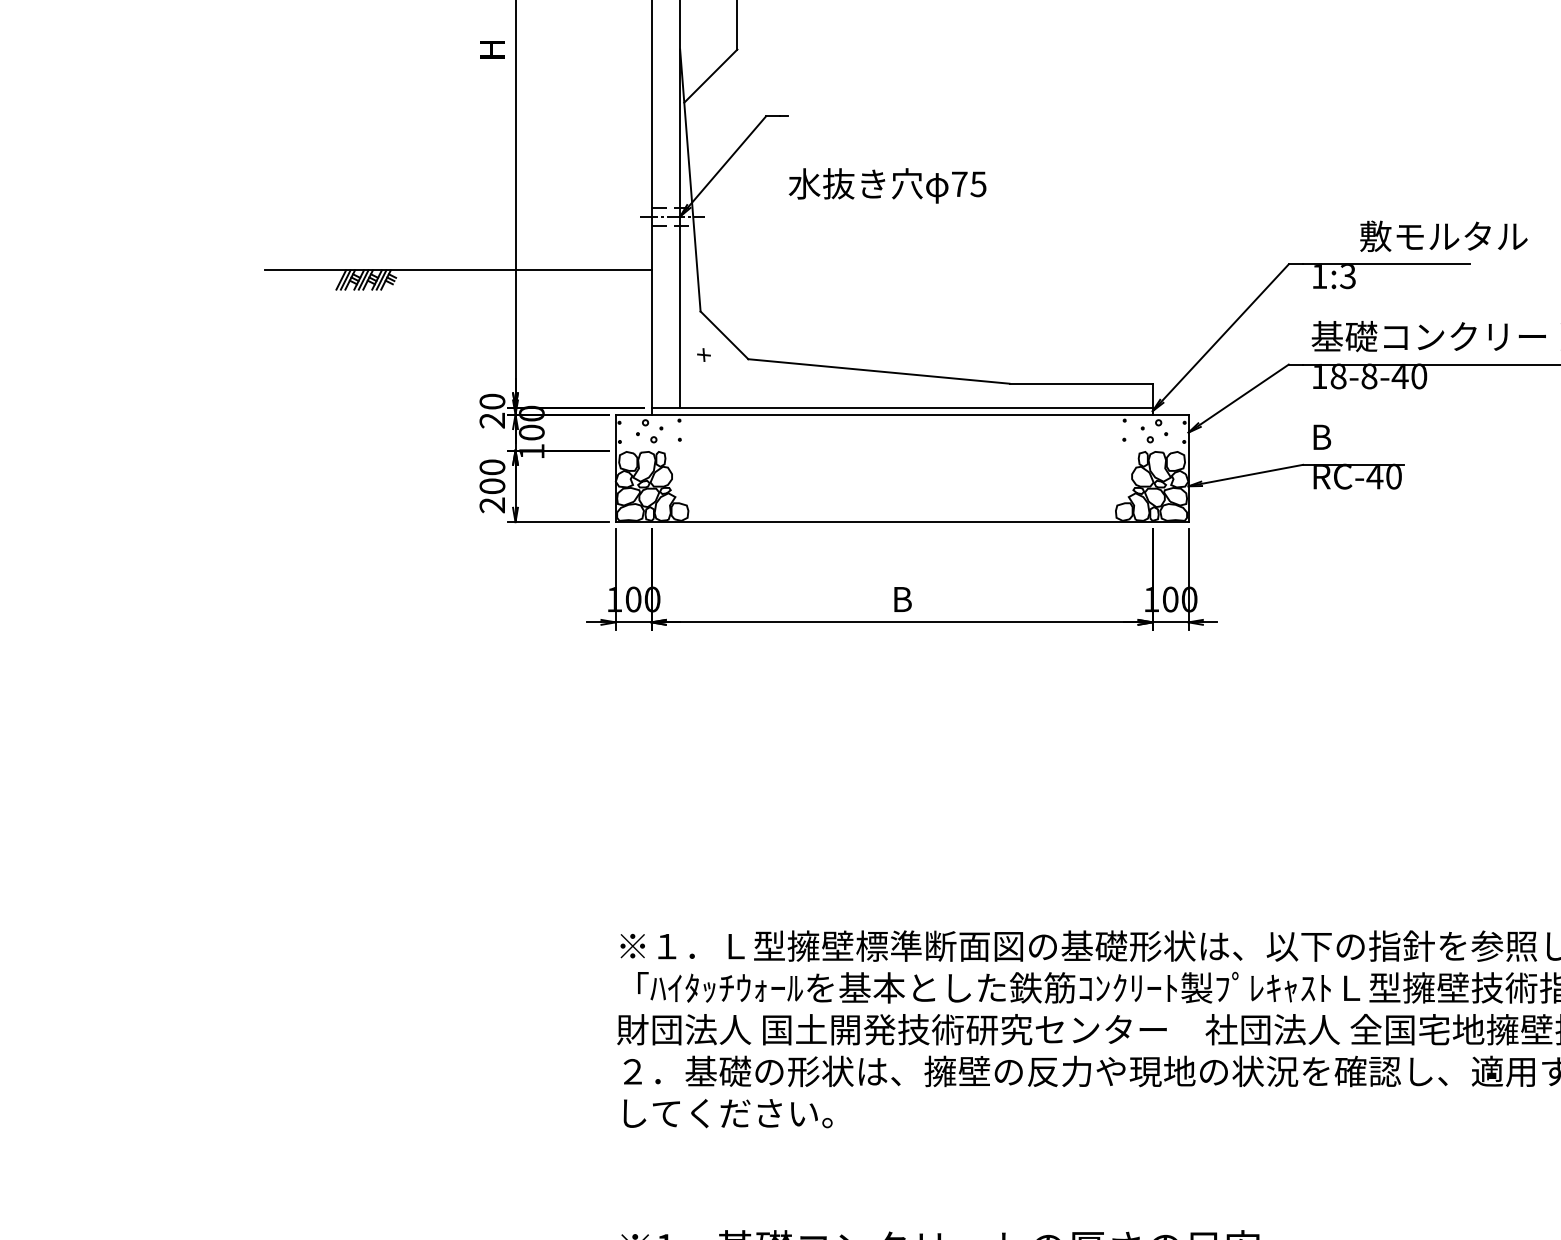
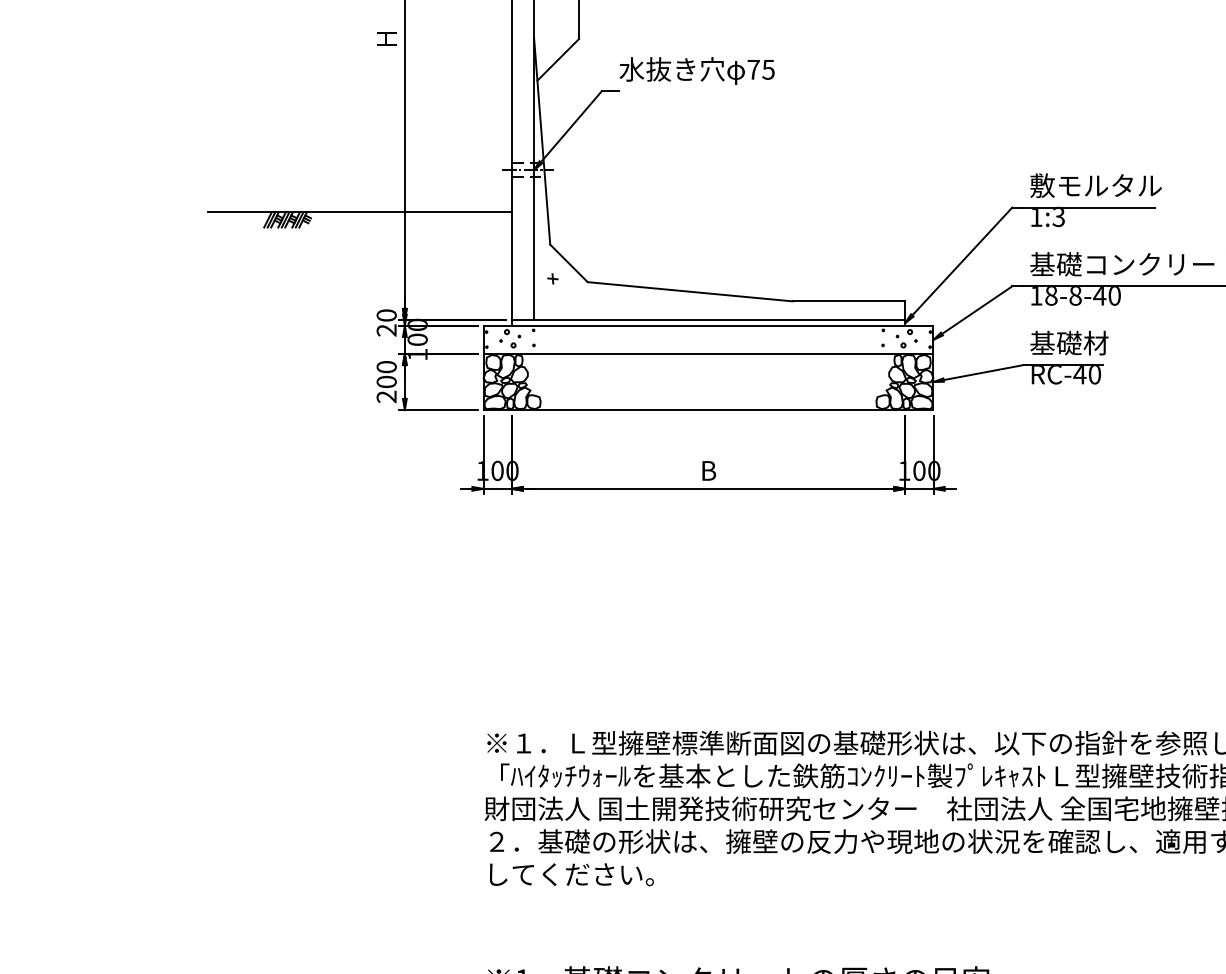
text: (886, 185) -> (696, 70), moved
text: (1443, 236) -> (1095, 185), moved
text: (1361, 436) -> (1069, 342), B -> 基礎材
line: (902, 450) -> (708, 353), added

